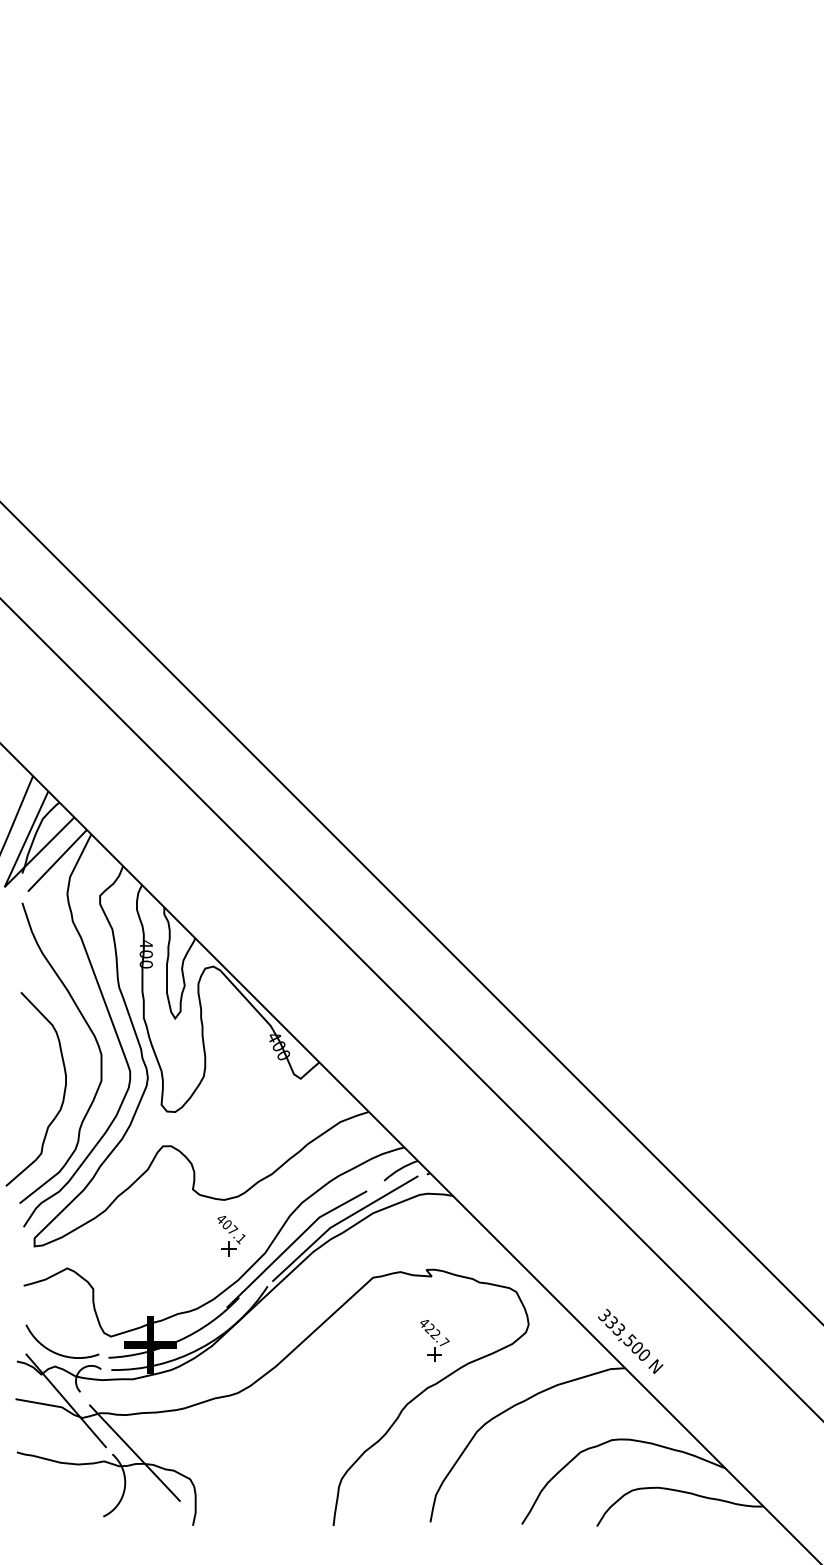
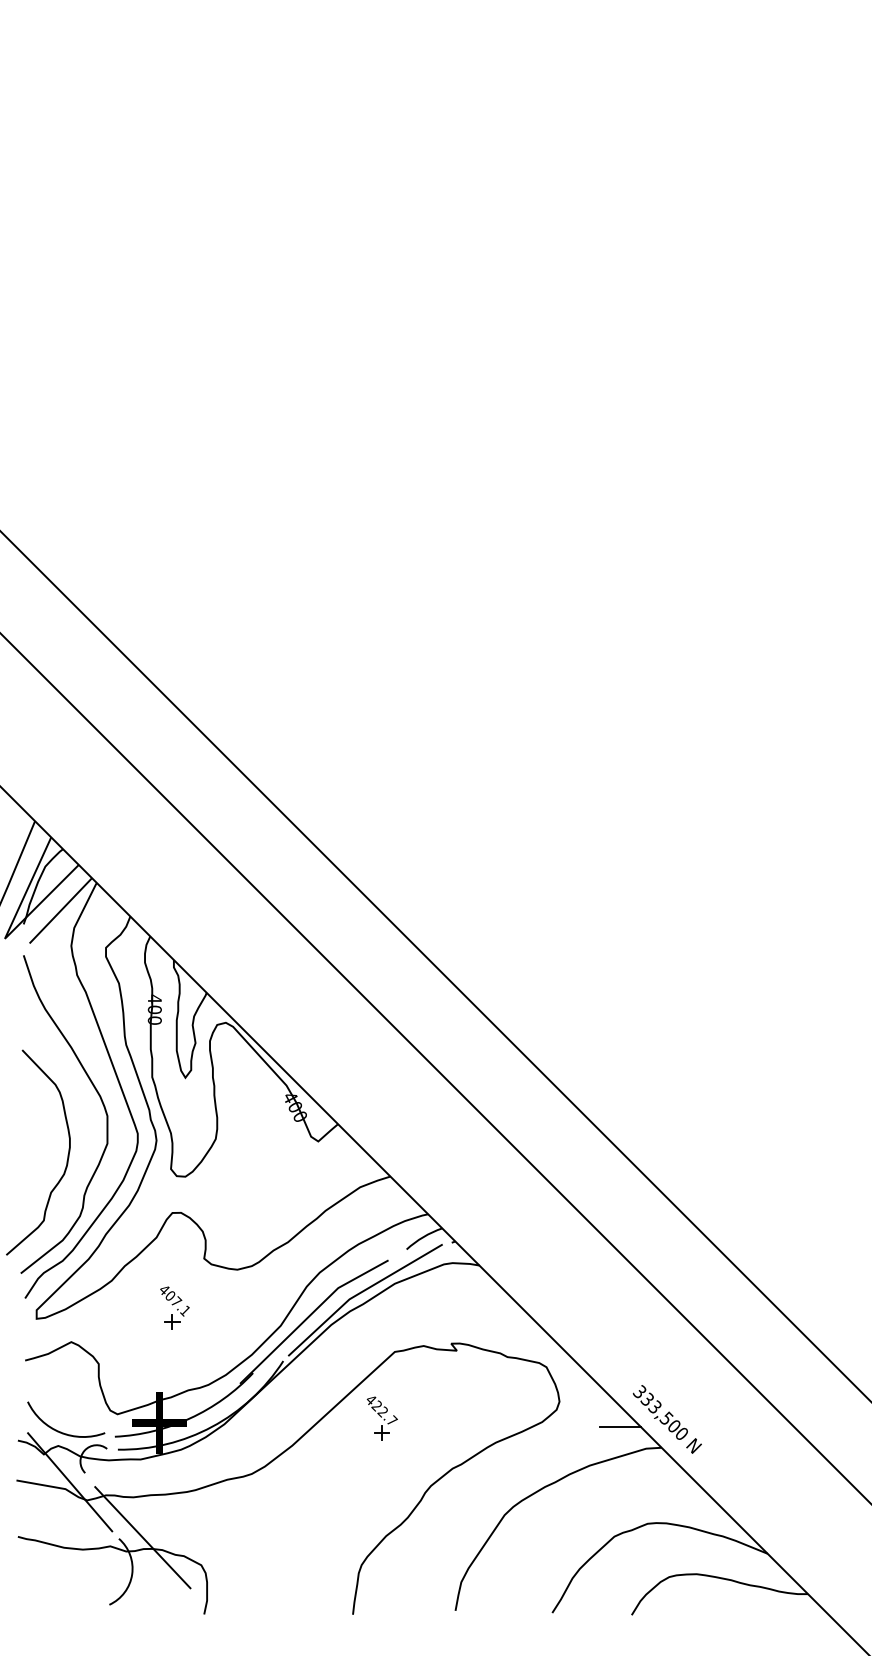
part: (231, 1235) -> (174, 1307), moved
part: (434, 1340) -> (381, 1418), moved
line: (586, 1349) -> (620, 1427), added

